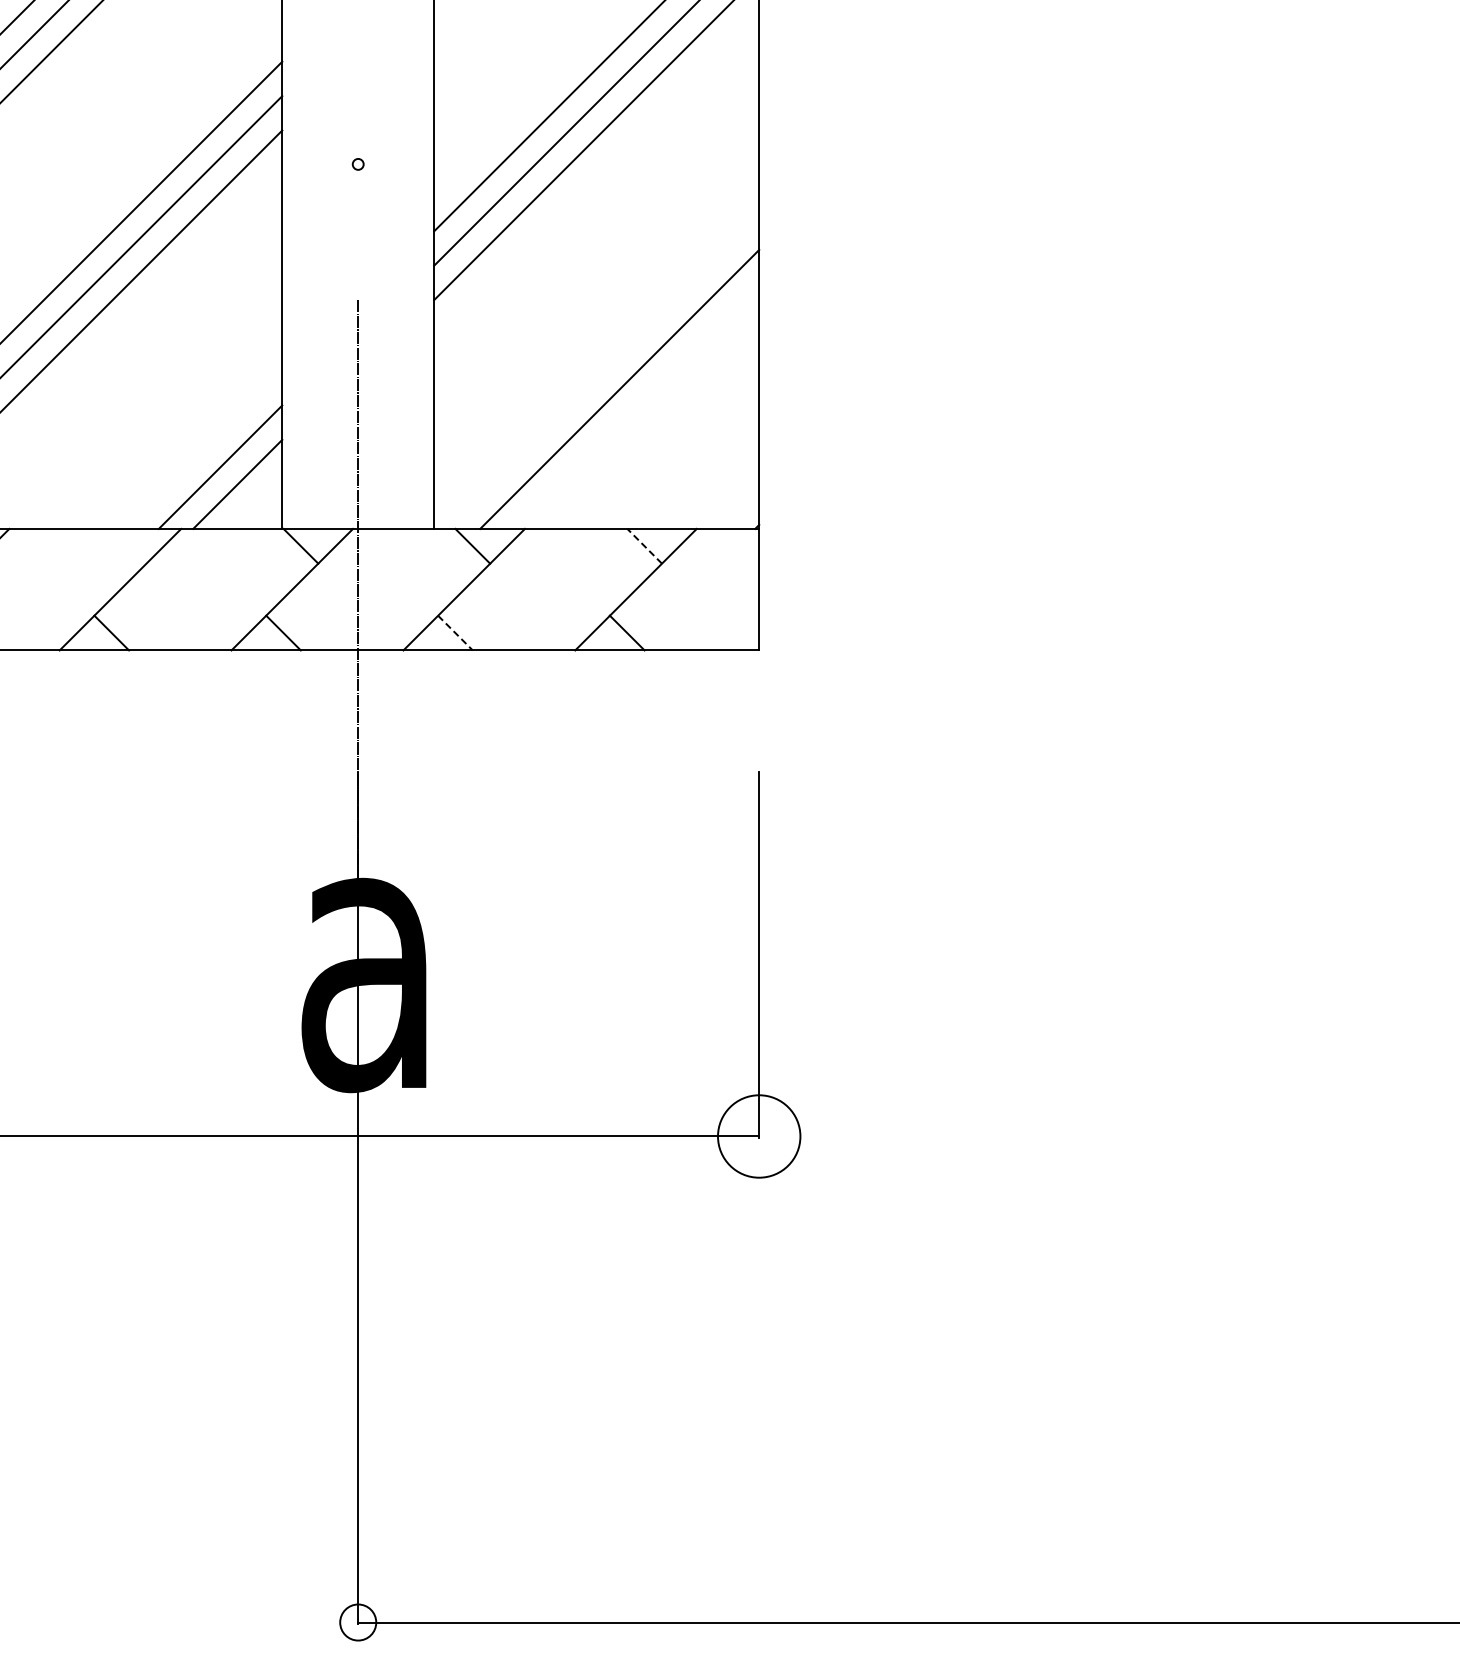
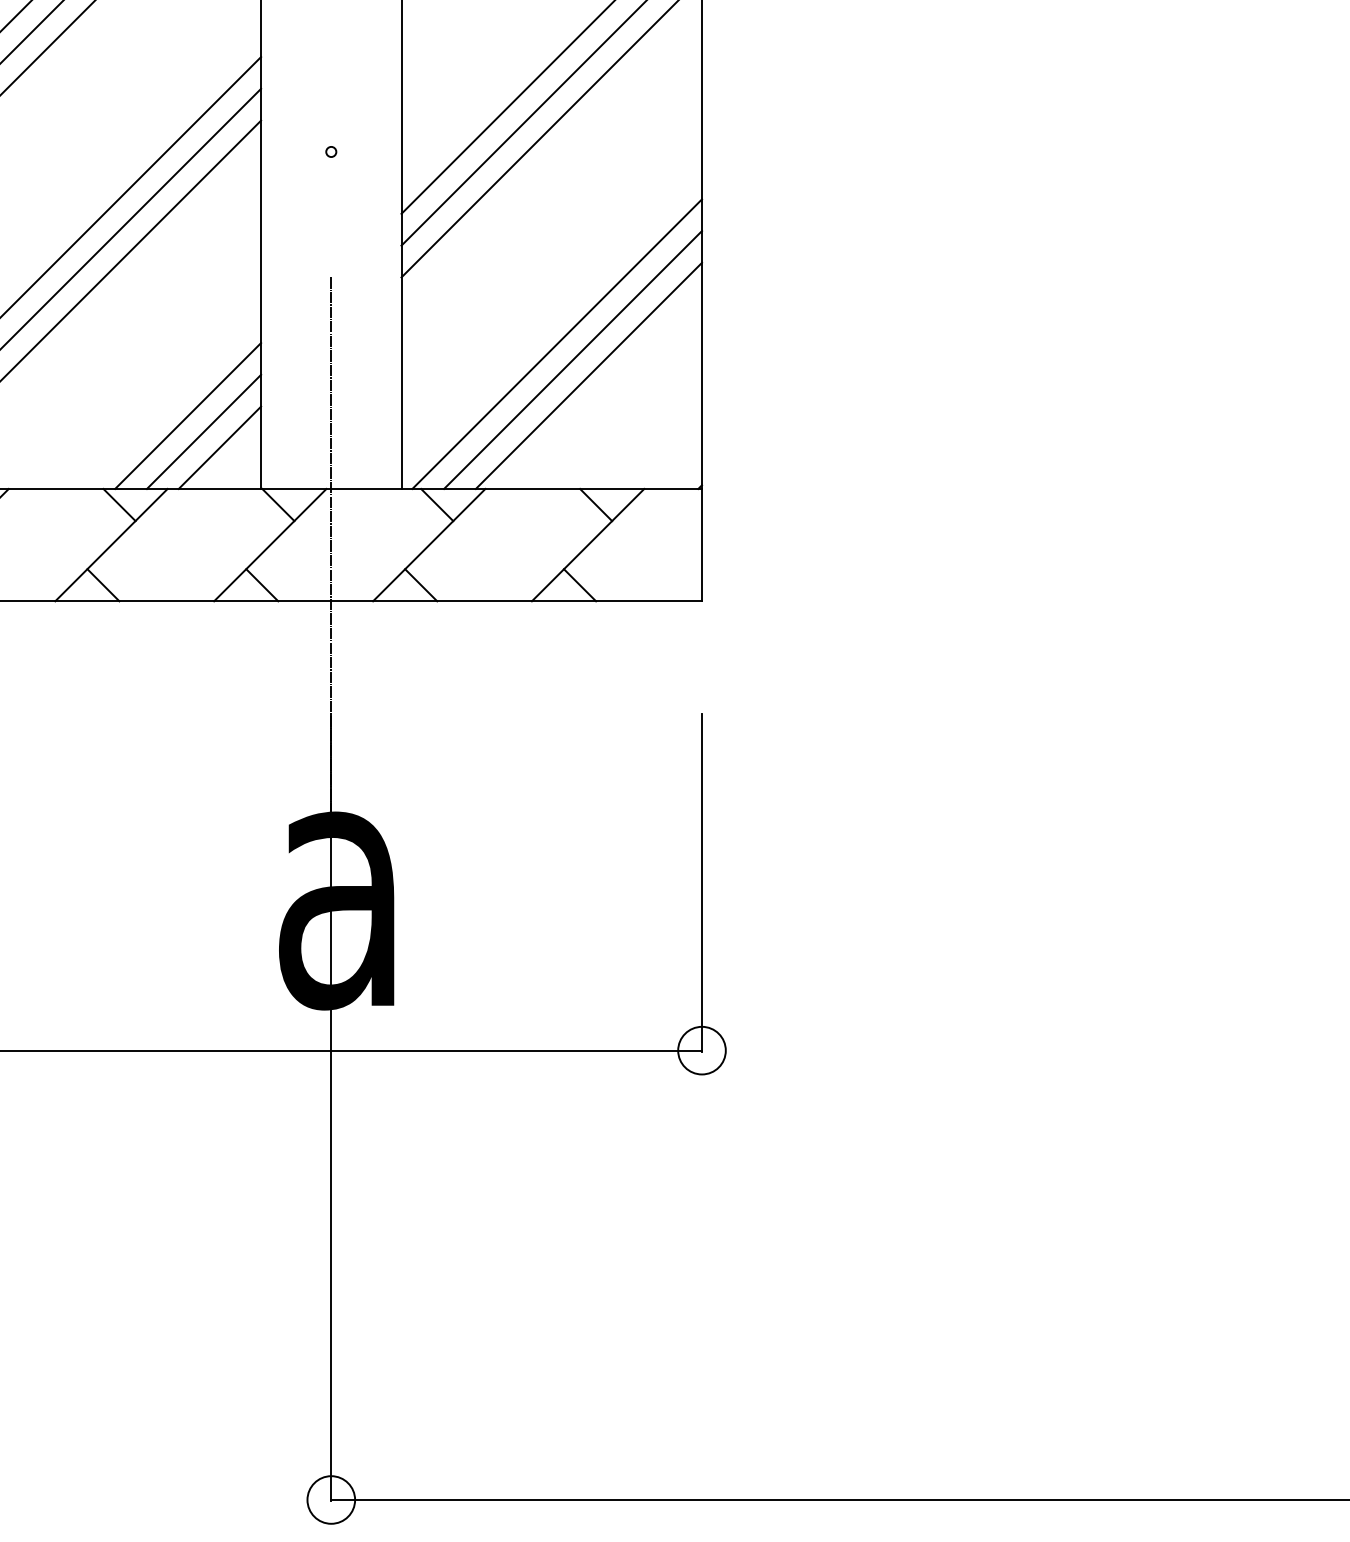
line: (602, 371) -> (557, 343), added
line: (636, 406) -> (588, 375), added
line: (203, 449) -> (188, 415), added
line: (128, 545) -> (118, 504), added
line: (644, 546) -> (595, 505), dashed -> solid
line: (455, 633) -> (421, 585), dashed -> solid
circle: (758, 1136) -> (701, 1050), size x0.62
circle: (358, 1622) -> (331, 1499), size x1.43

